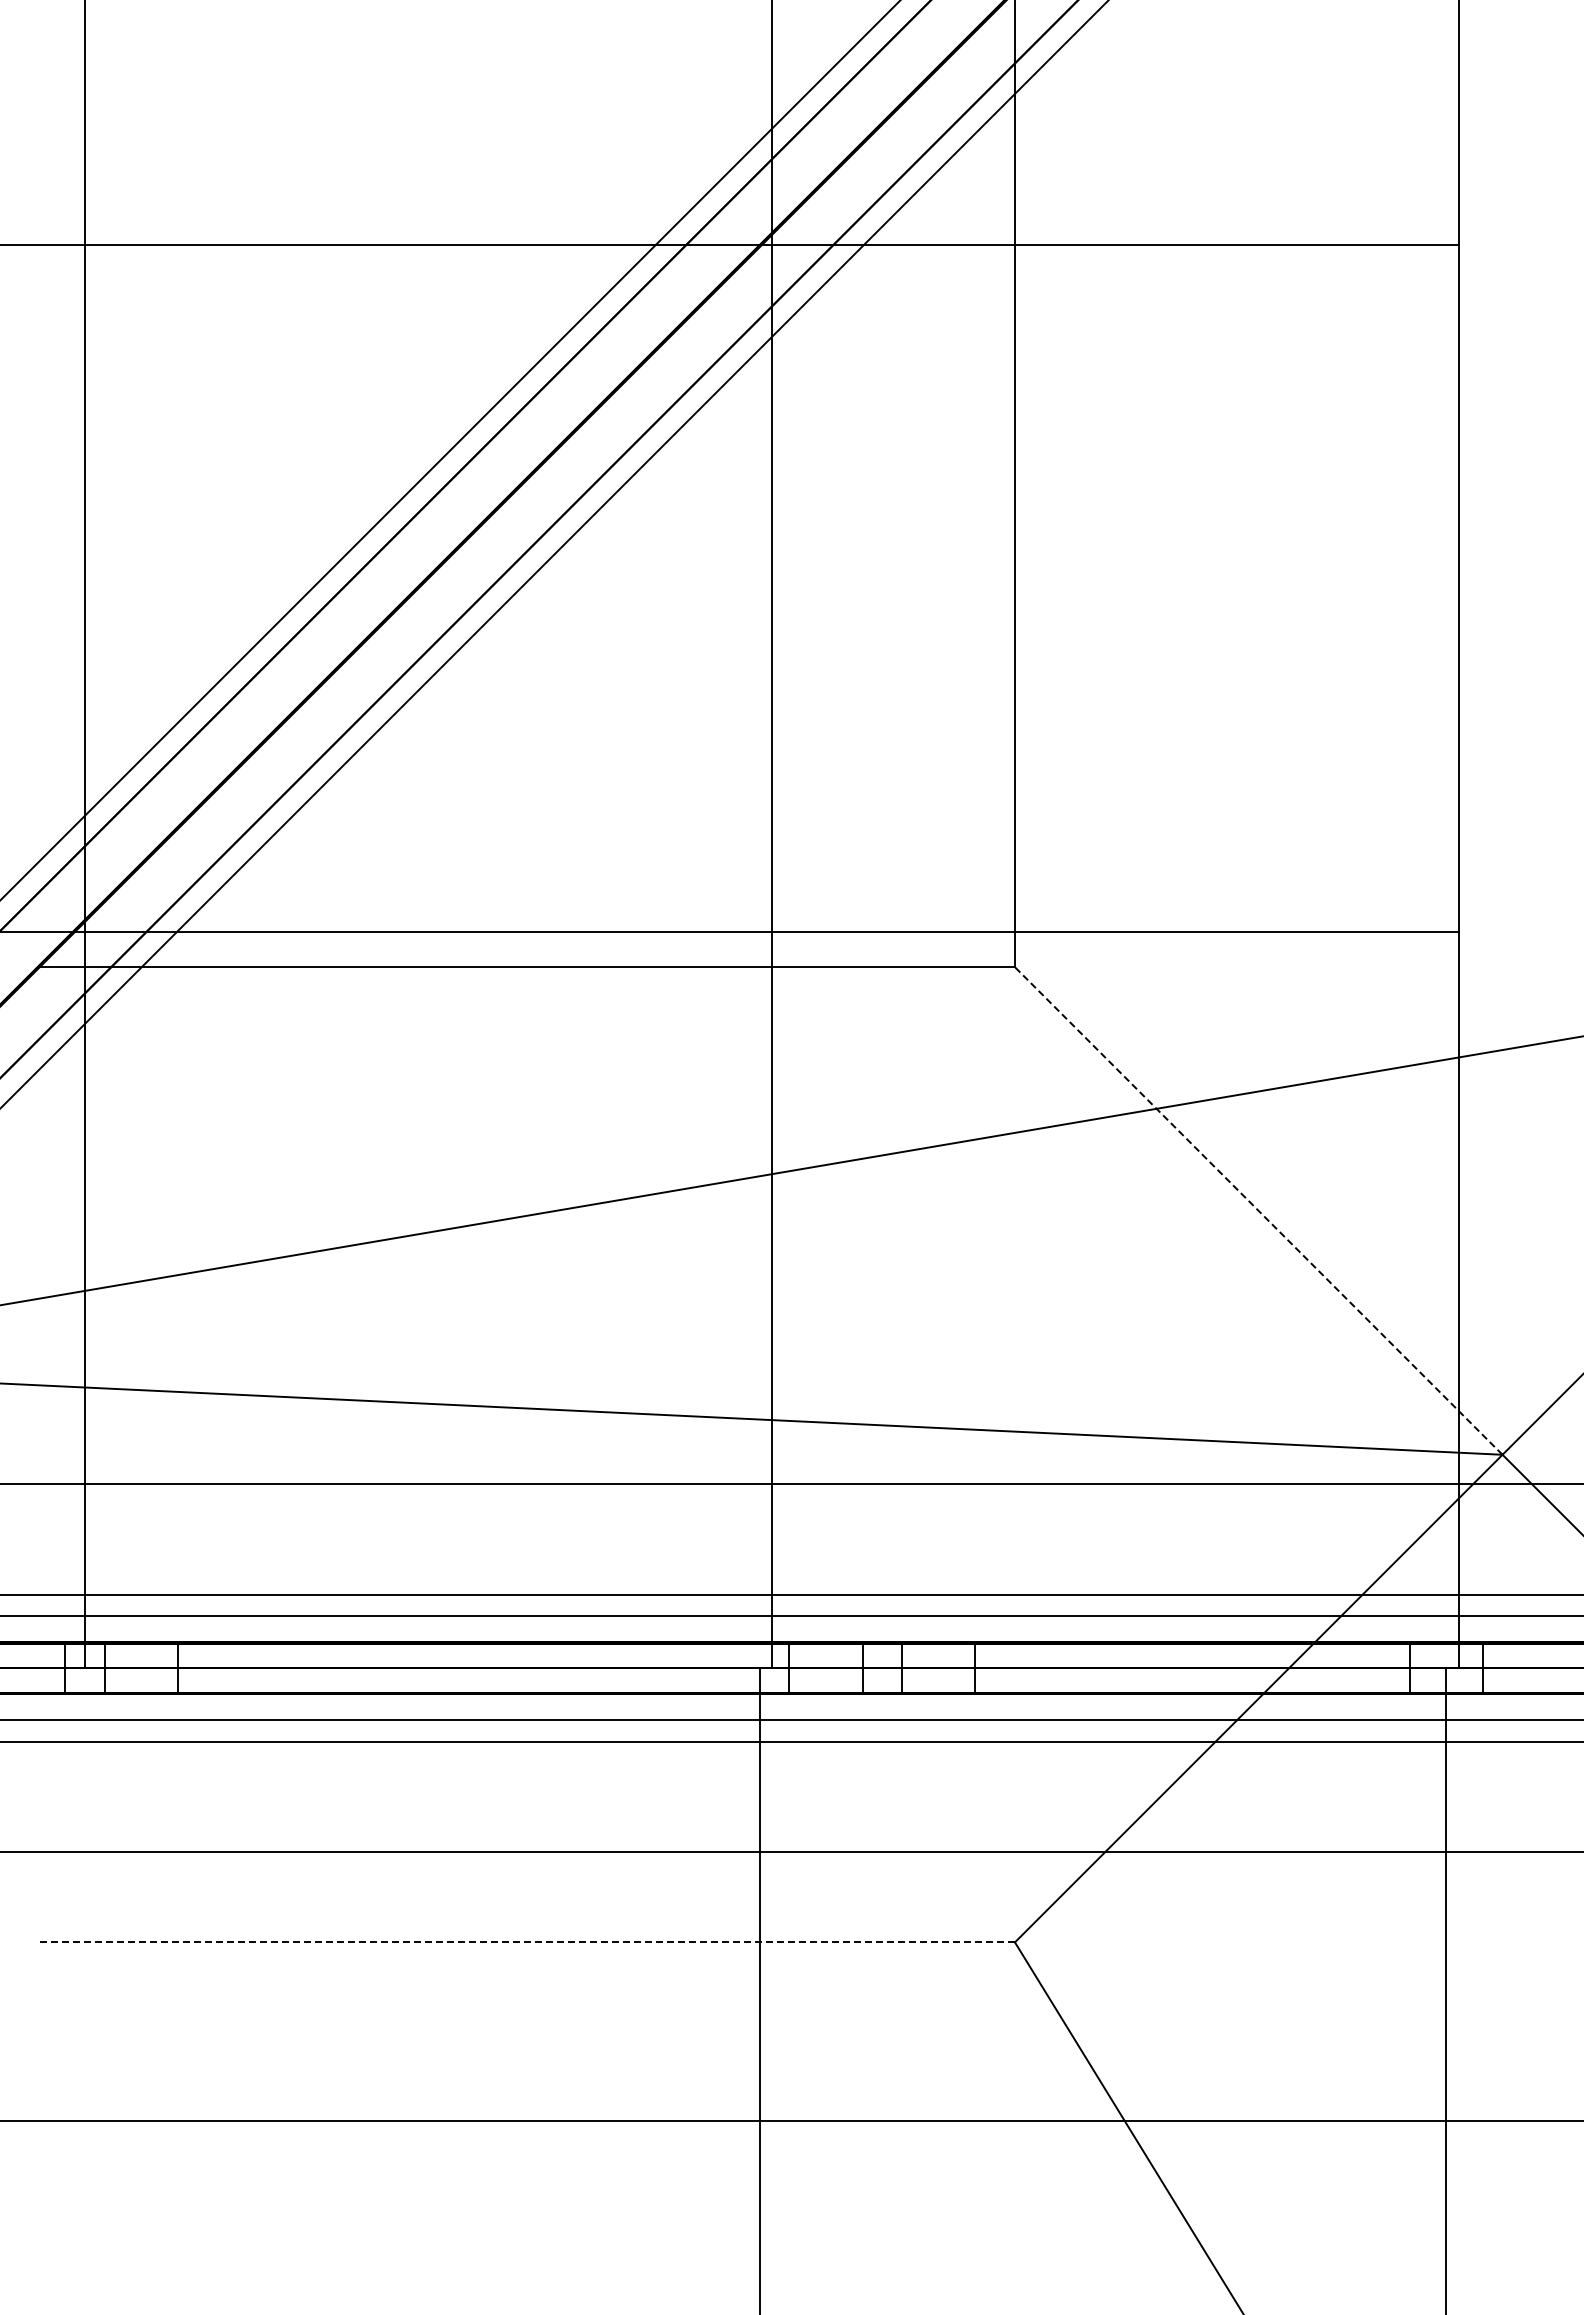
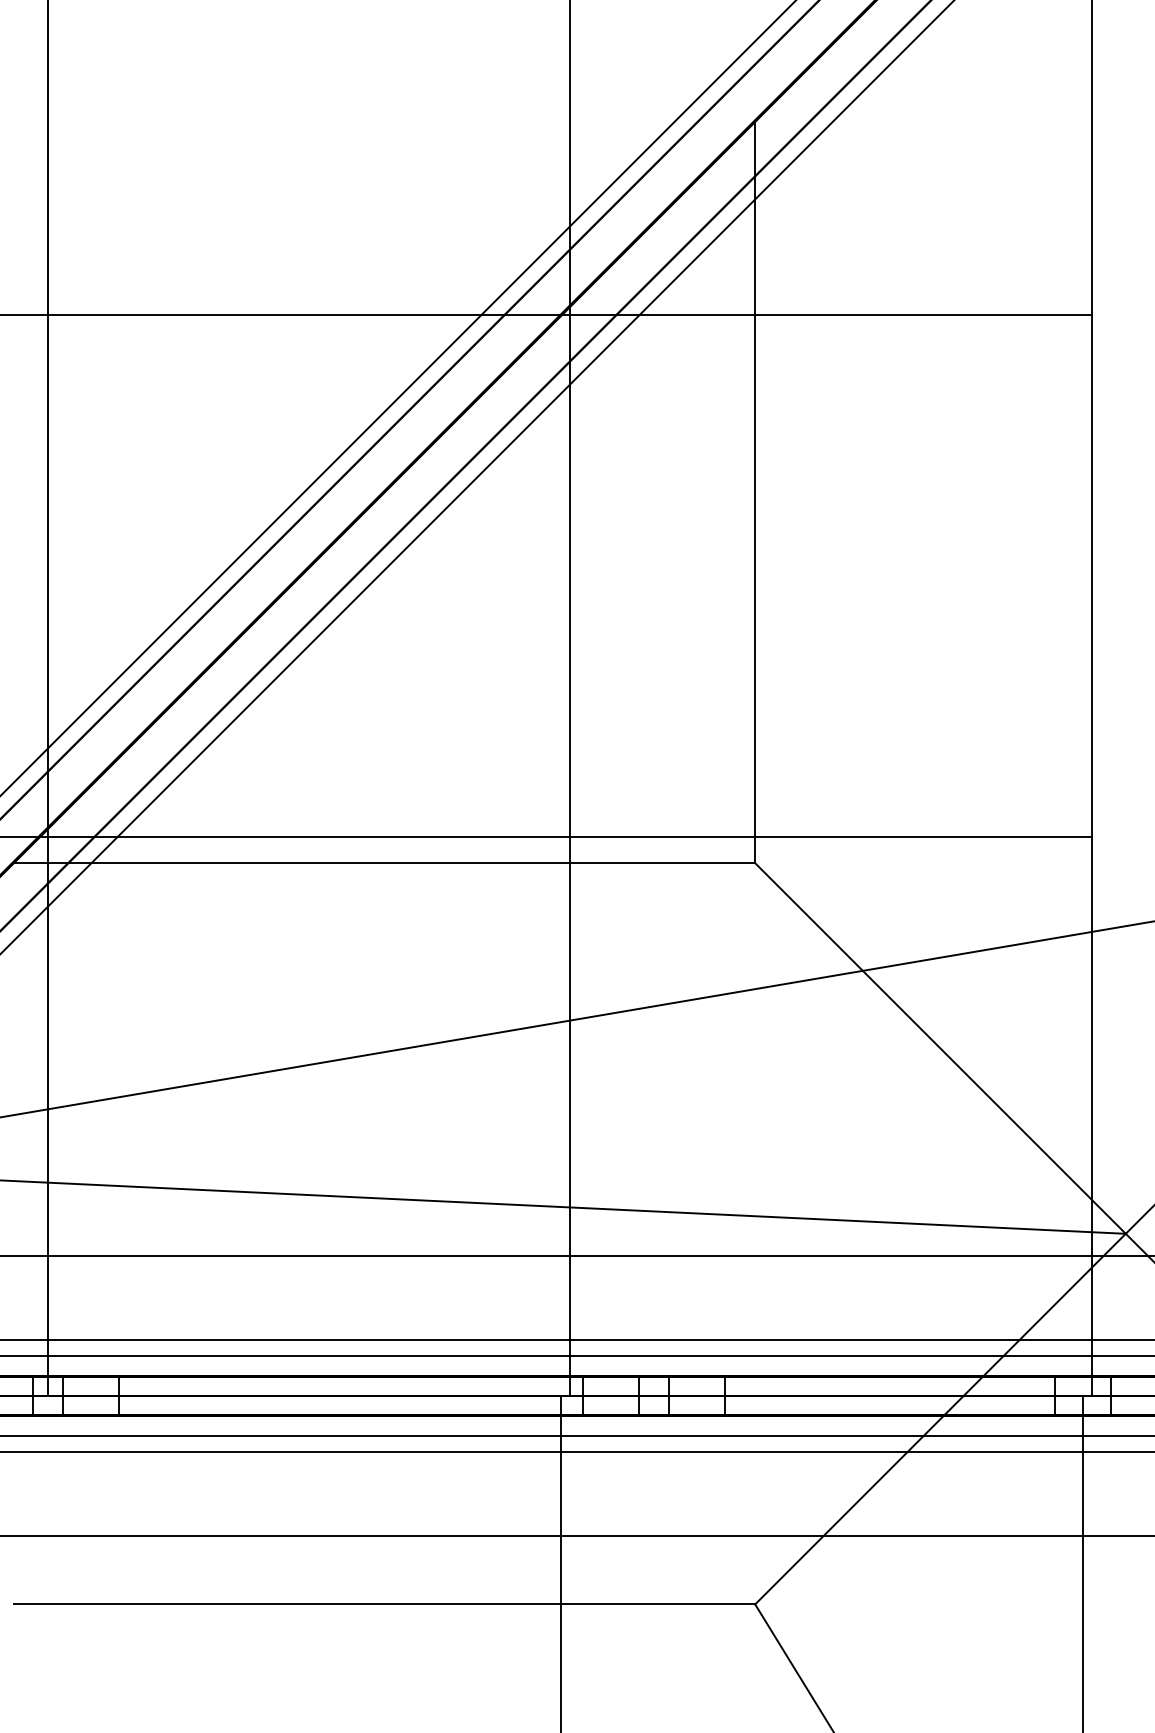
line: (1258, 1210) -> (940, 1048), dashed -> solid
line: (527, 1942) -> (384, 1604), dashed -> solid

